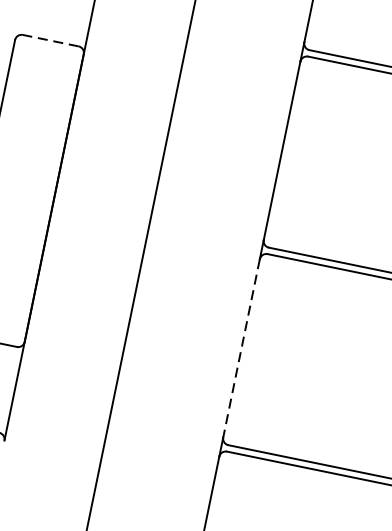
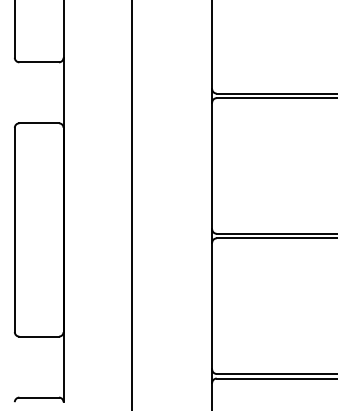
line: (51, 41) -> (39, 123), dashed -> solid
line: (241, 348) -> (212, 306), dashed -> solid

